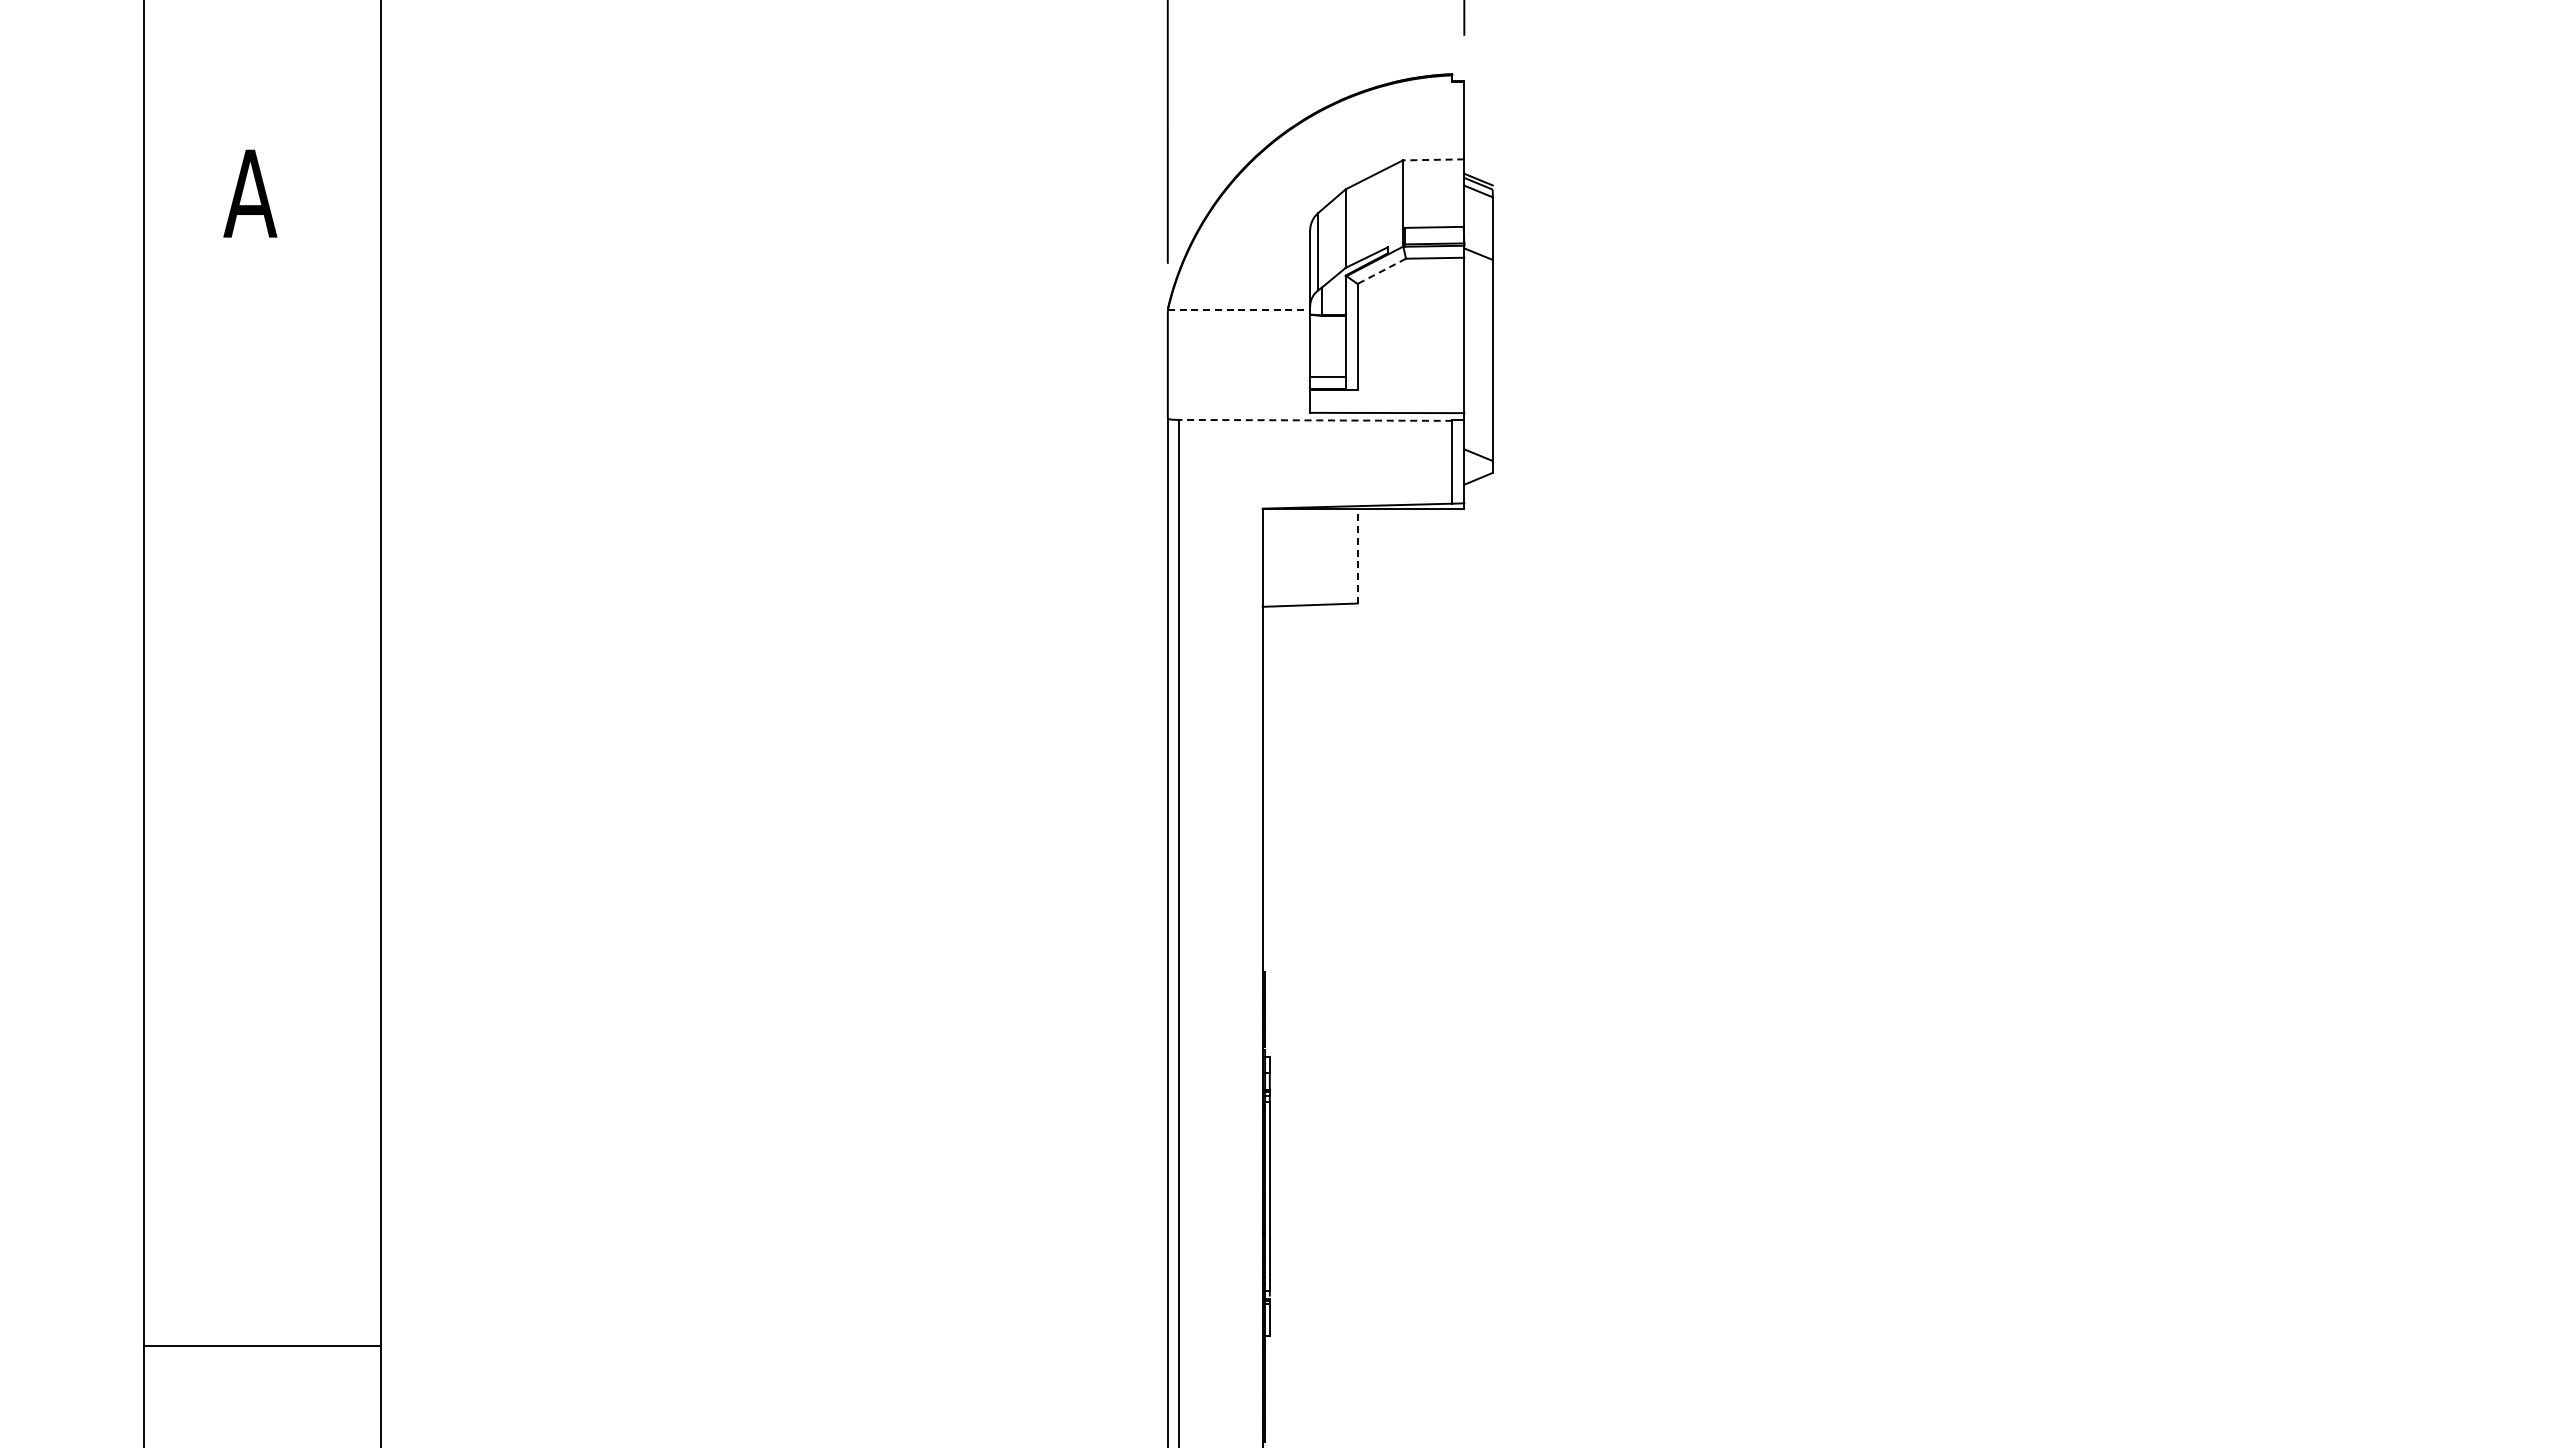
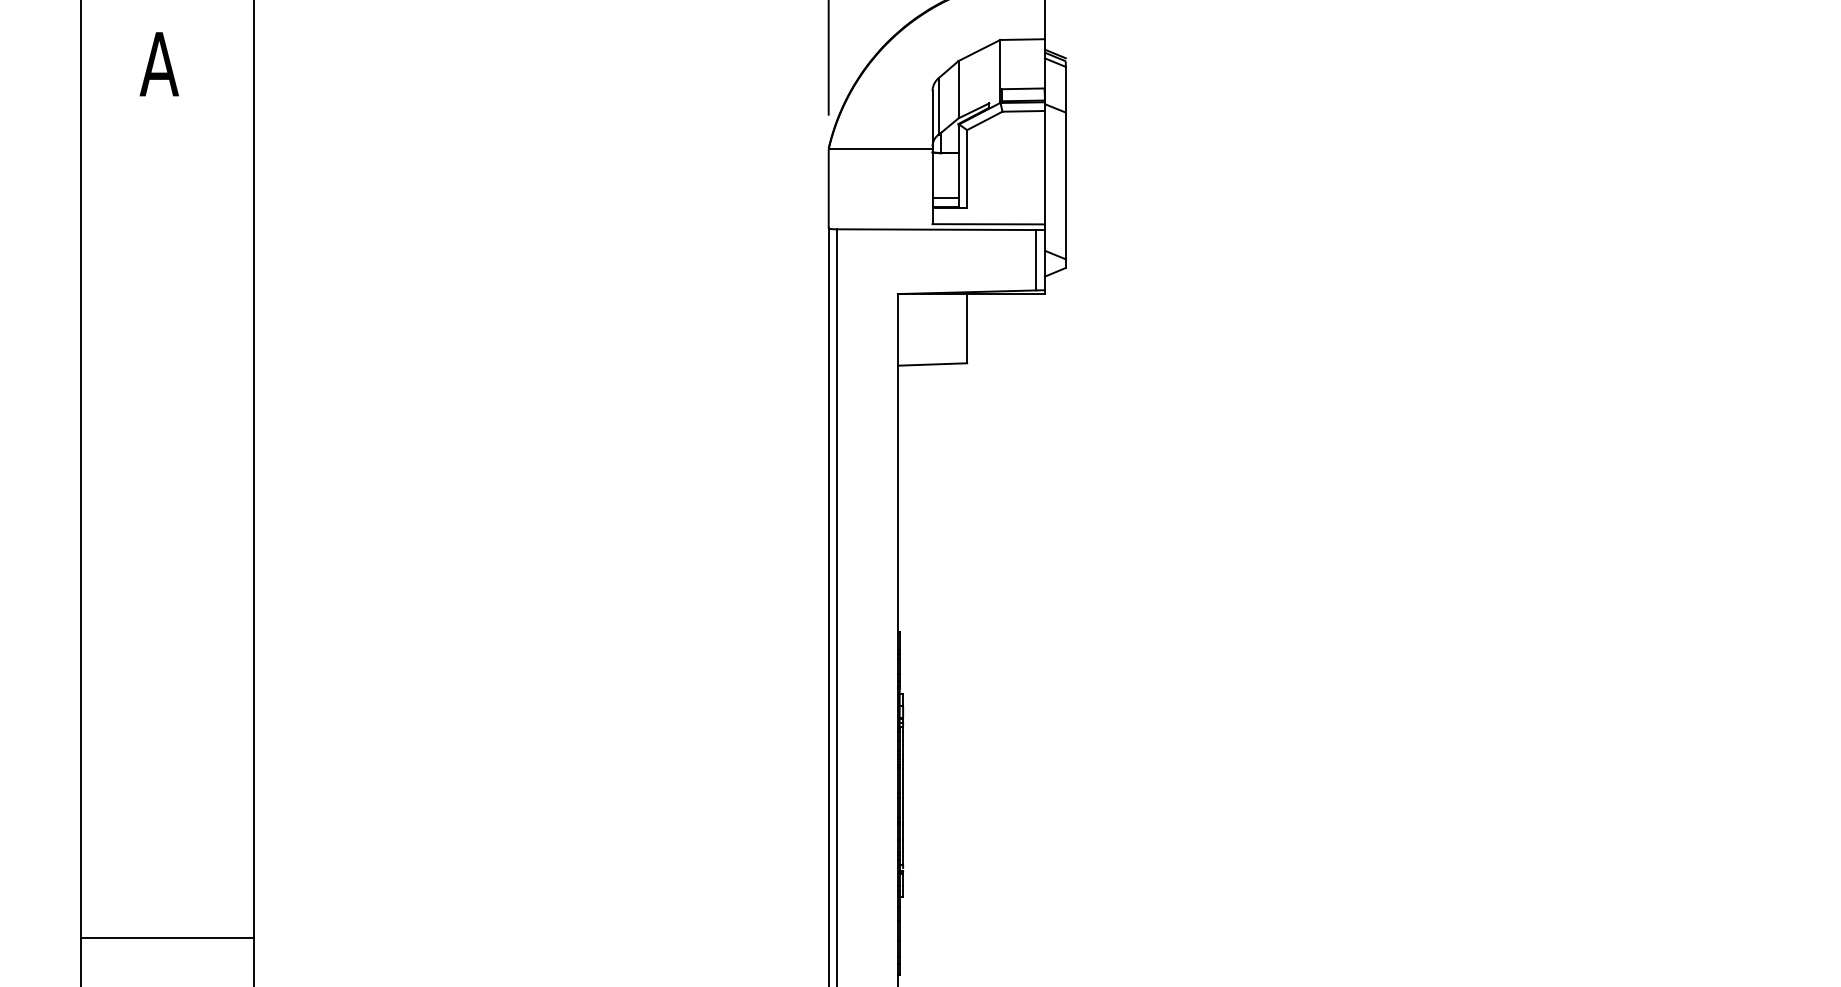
line: (1433, 159) -> (1022, 39), dashed -> solid
line: (1381, 271) -> (984, 121), dashed -> solid
line: (1239, 310) -> (881, 149), dashed -> solid
line: (1315, 420) -> (936, 229), dashed -> solid
line: (1357, 555) -> (967, 328), dashed -> solid
line: (261, 1346) -> (167, 938), moved

